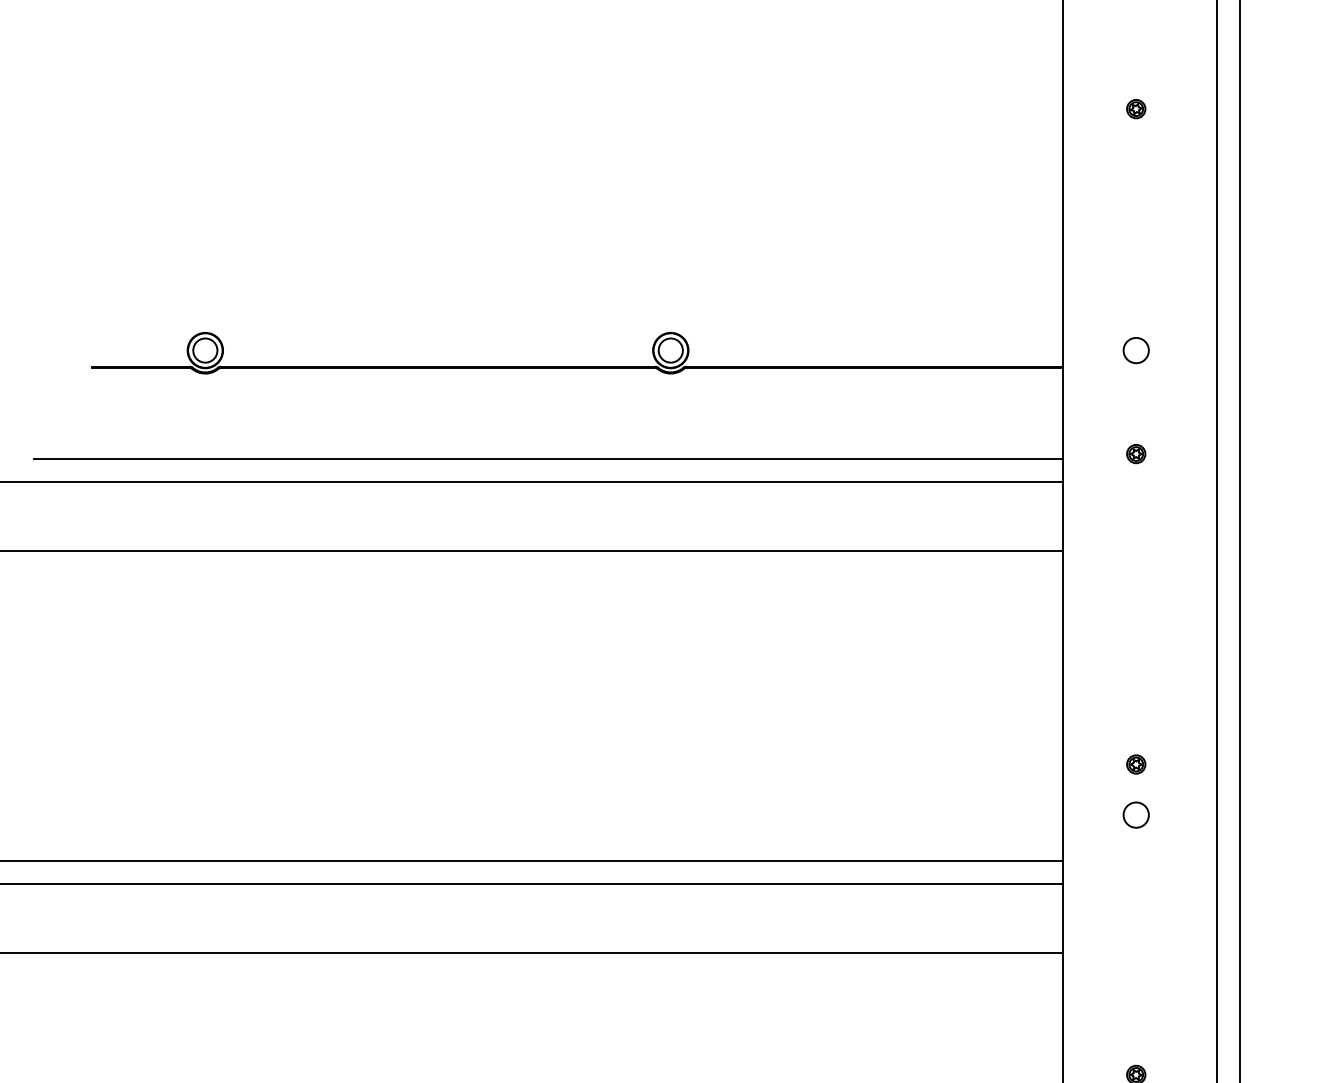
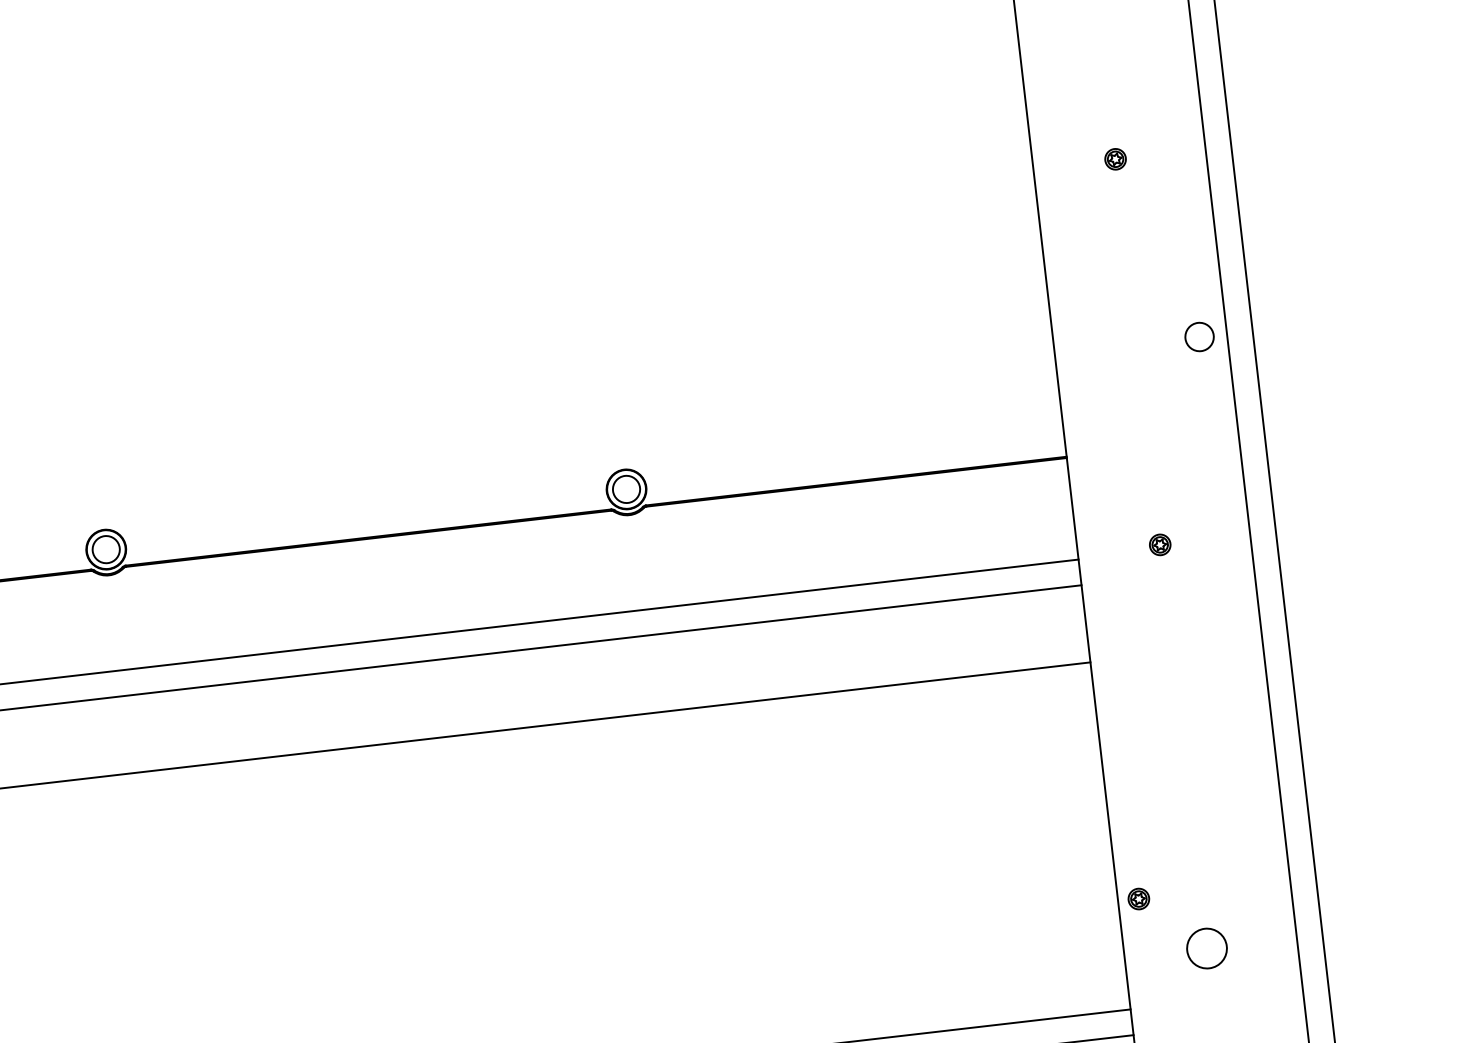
circle: (1135, 350) -> (1198, 337), moved
part: (1136, 764) -> (1139, 899), moved
circle: (1135, 814) -> (1205, 947), size x1.4

